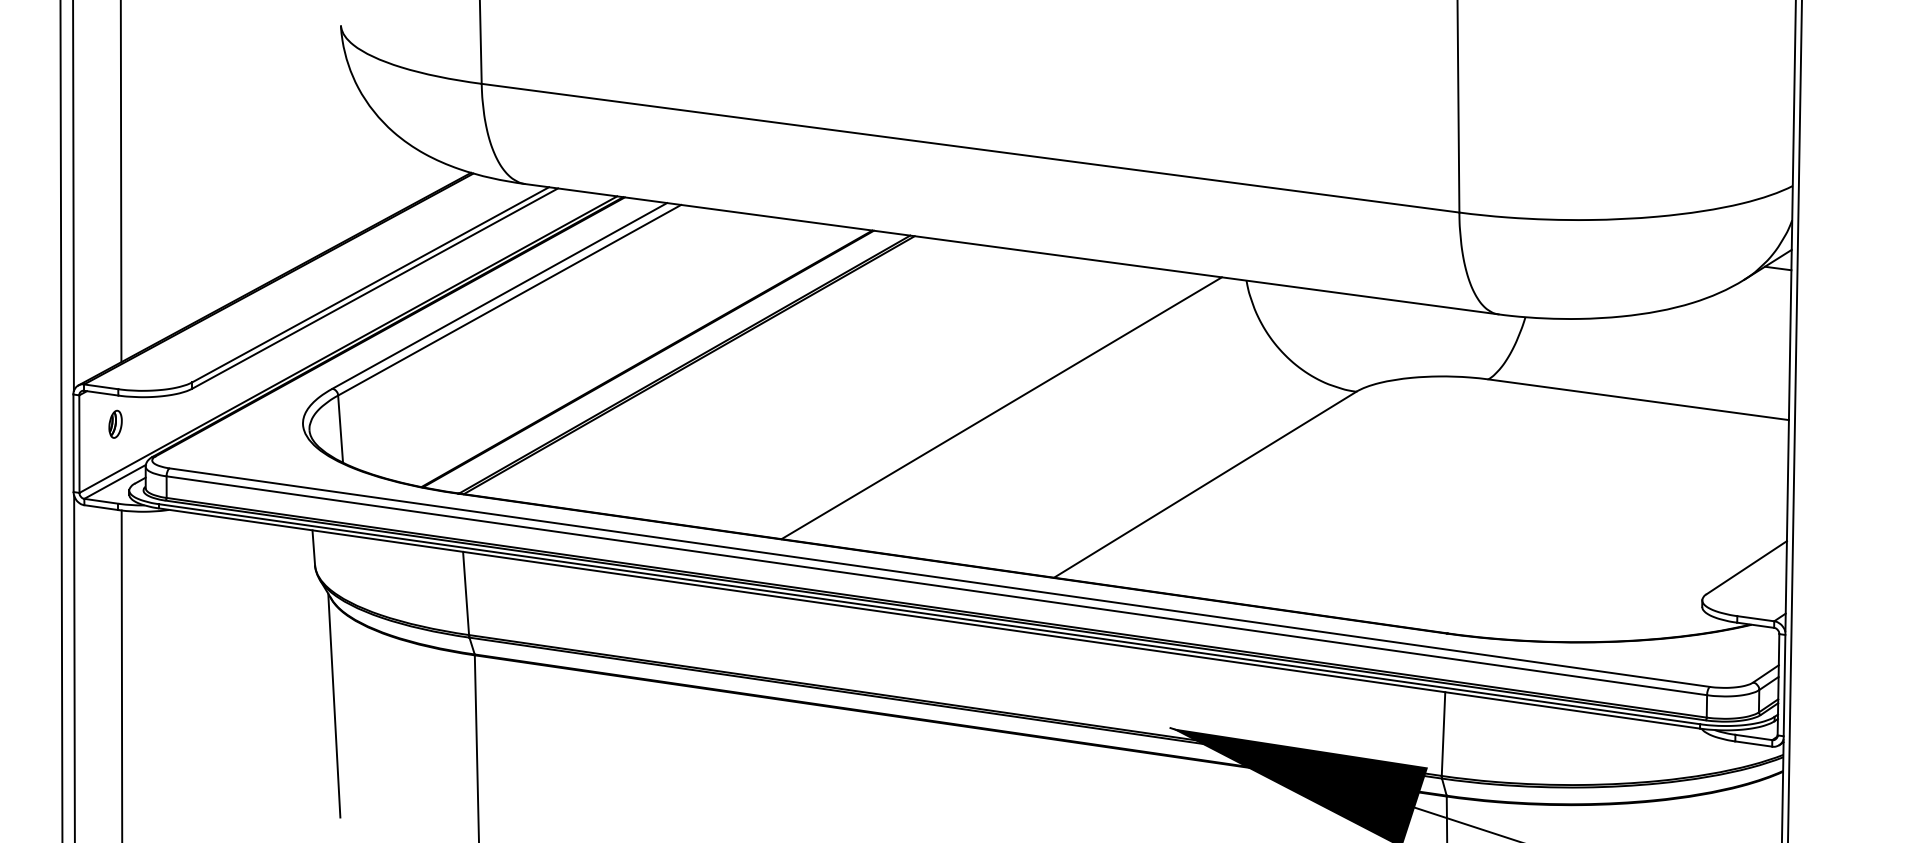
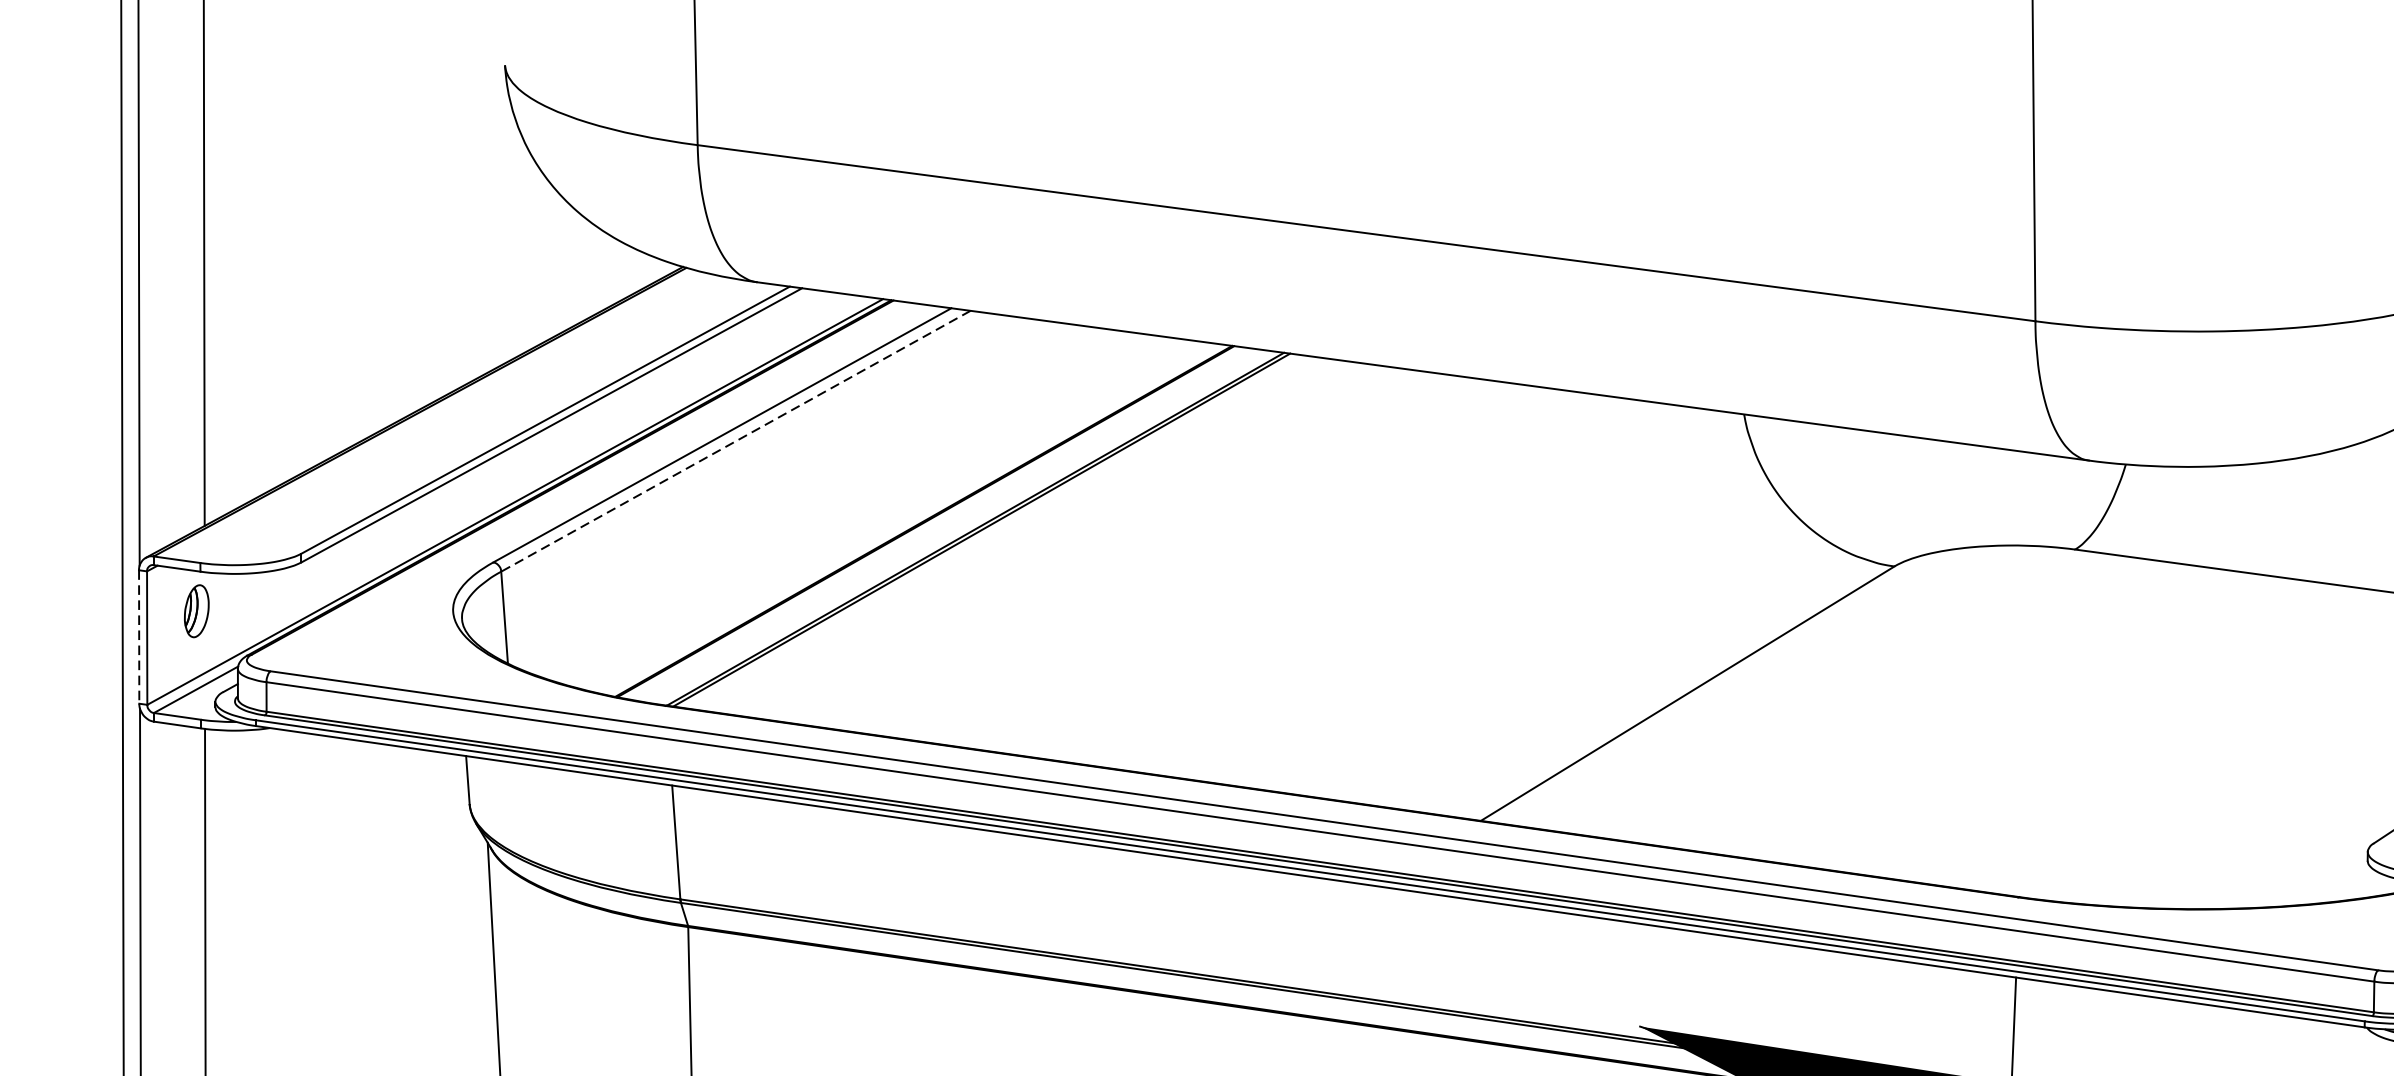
line: (509, 300) -> (735, 441), solid -> dashed
line: (1001, 408) -> (1408, 589), removed
part: (115, 423) -> (196, 609), size x1.4
line: (73, 443) -> (139, 637), solid -> dashed

